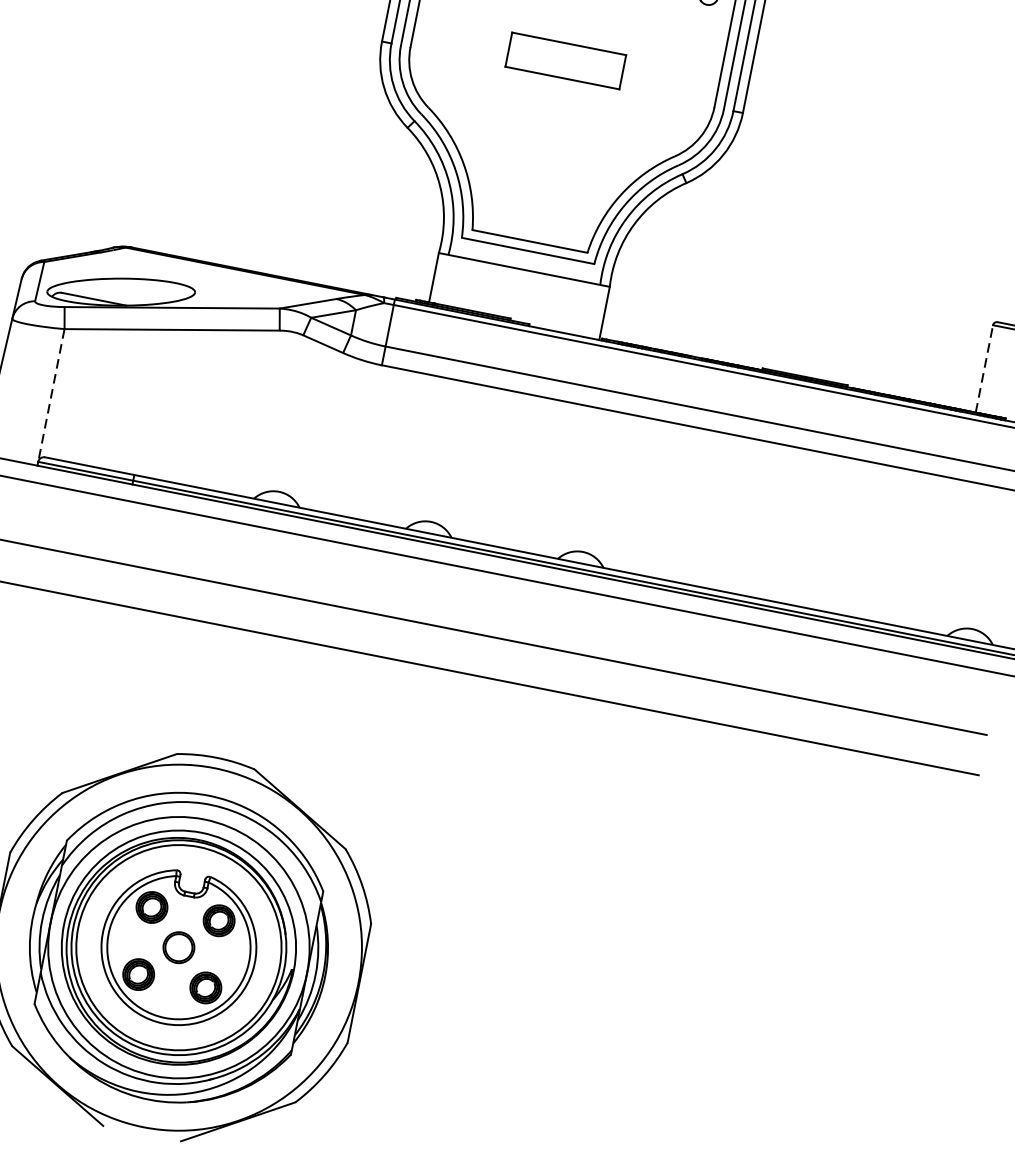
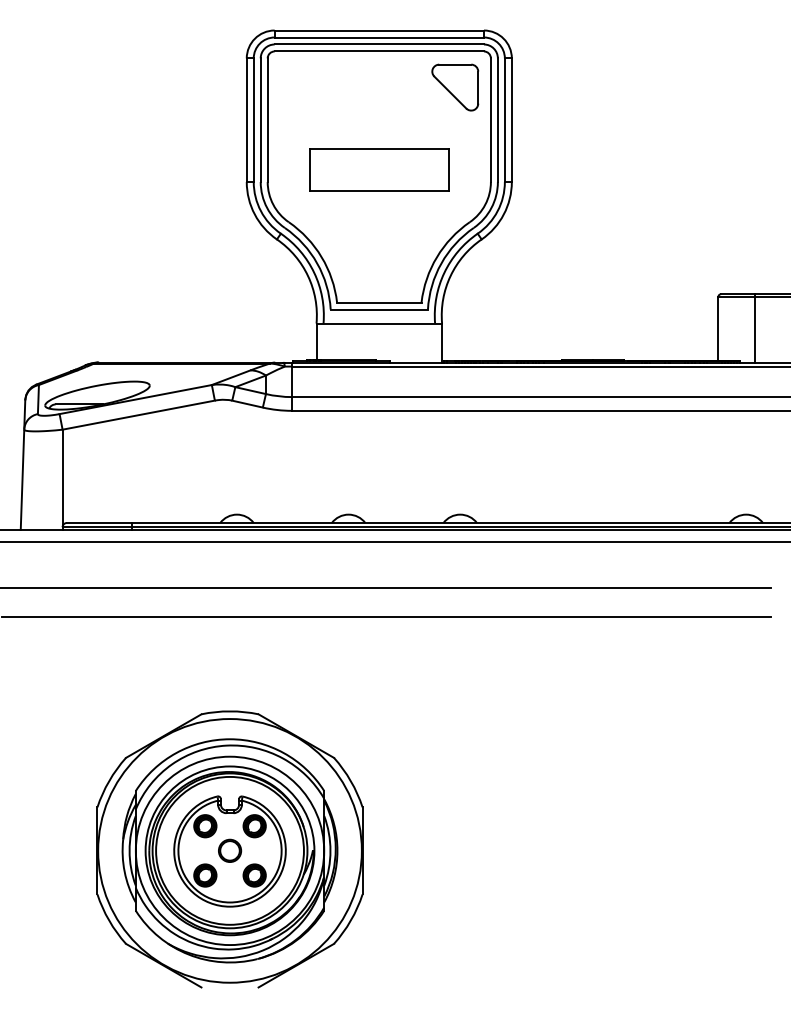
part: (566, 60) -> (379, 169), size x1.67
line: (984, 368) -> (718, 328), dashed -> solid
line: (51, 395) -> (62, 478), dashed -> solid

